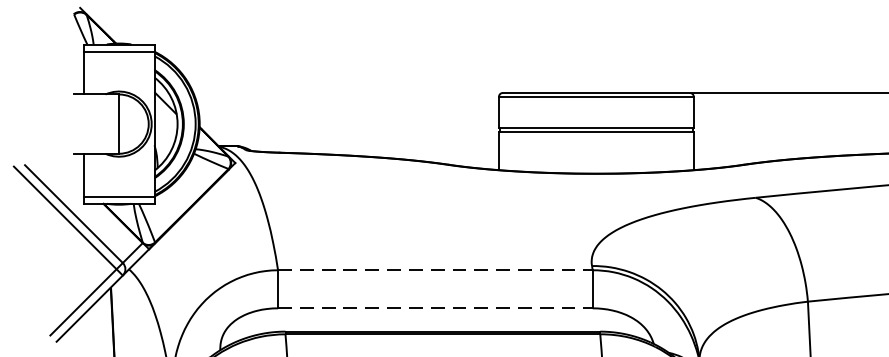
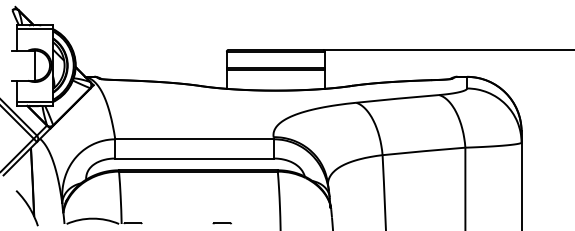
line: (437, 270) -> (195, 139), dashed -> solid
line: (437, 308) -> (195, 158), dashed -> solid

